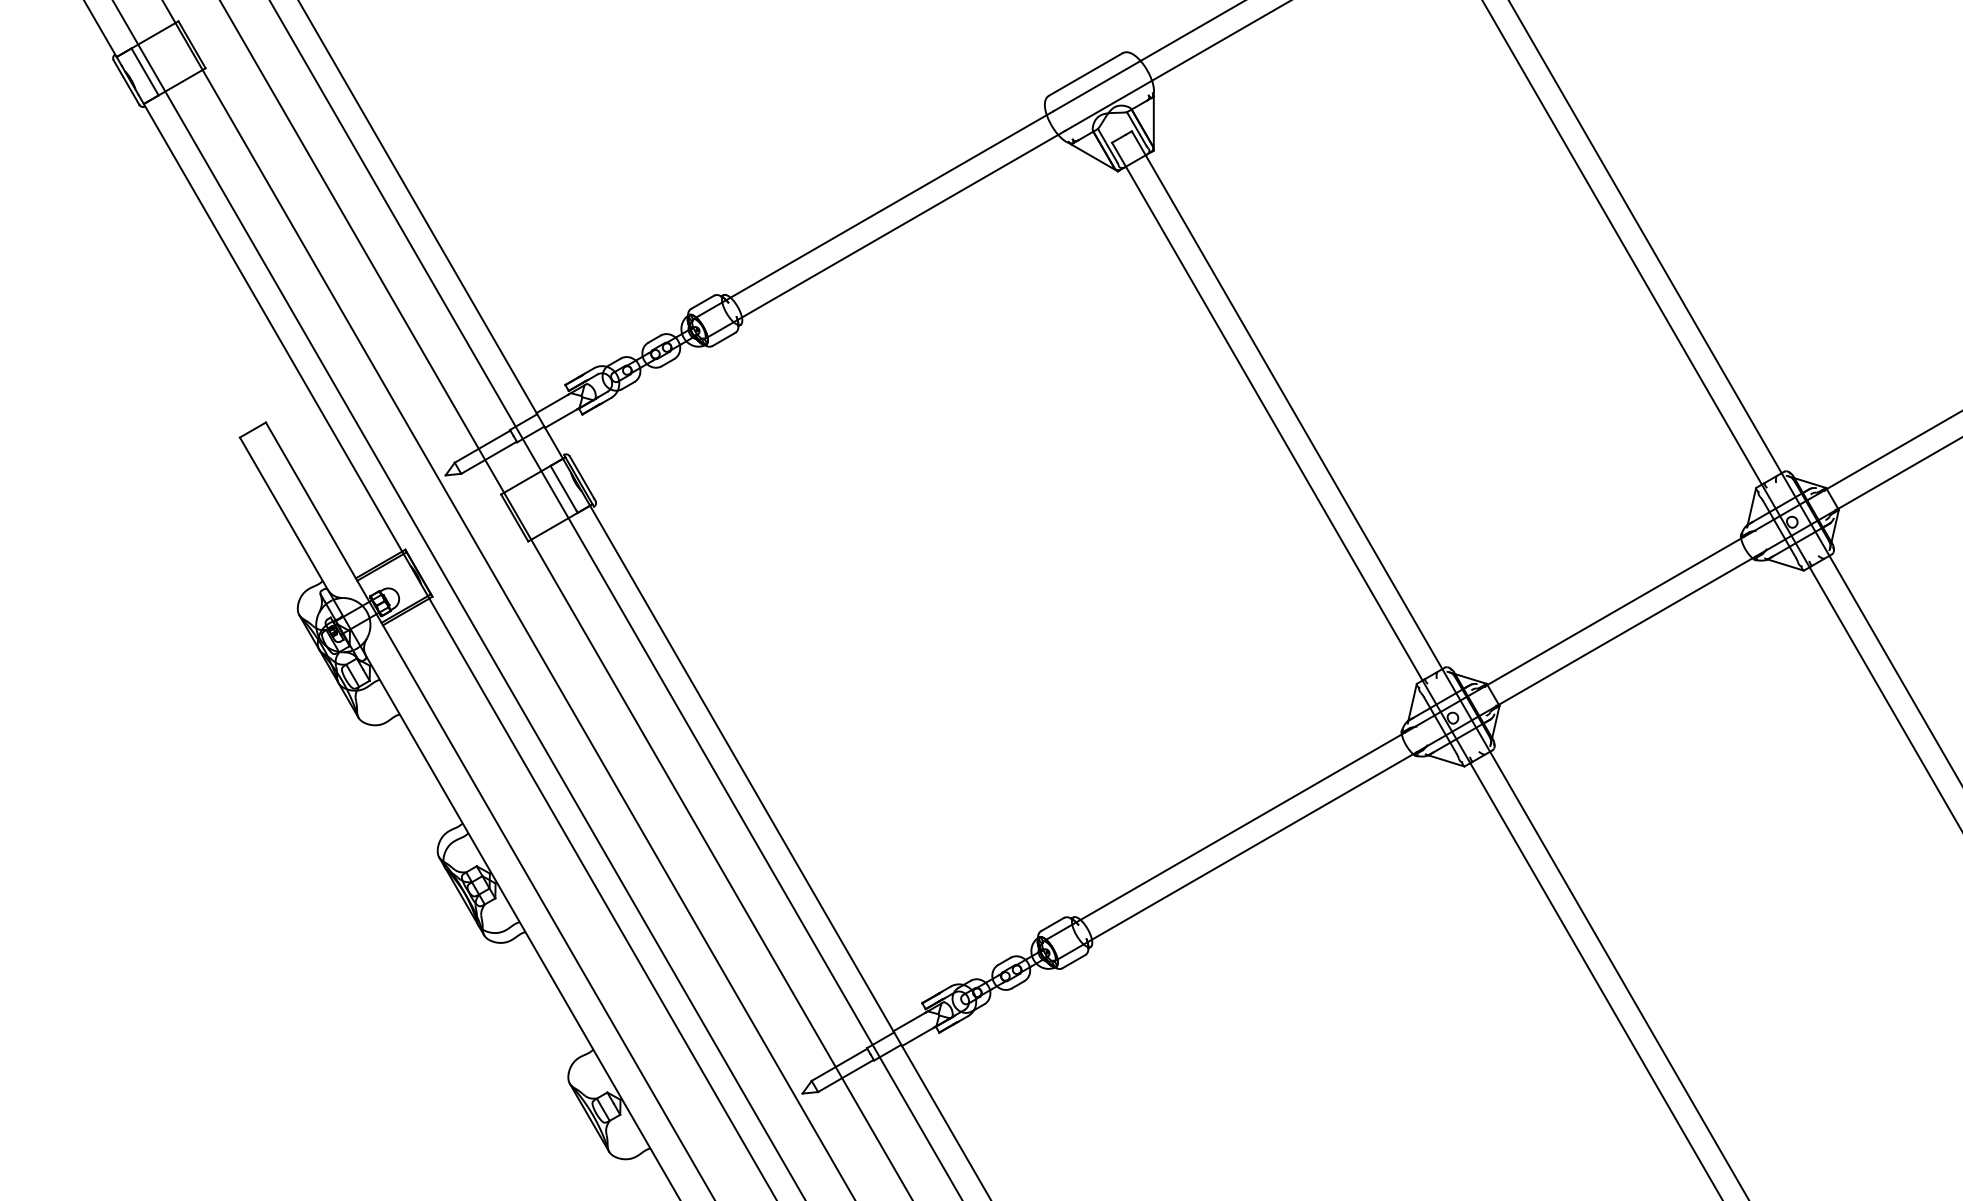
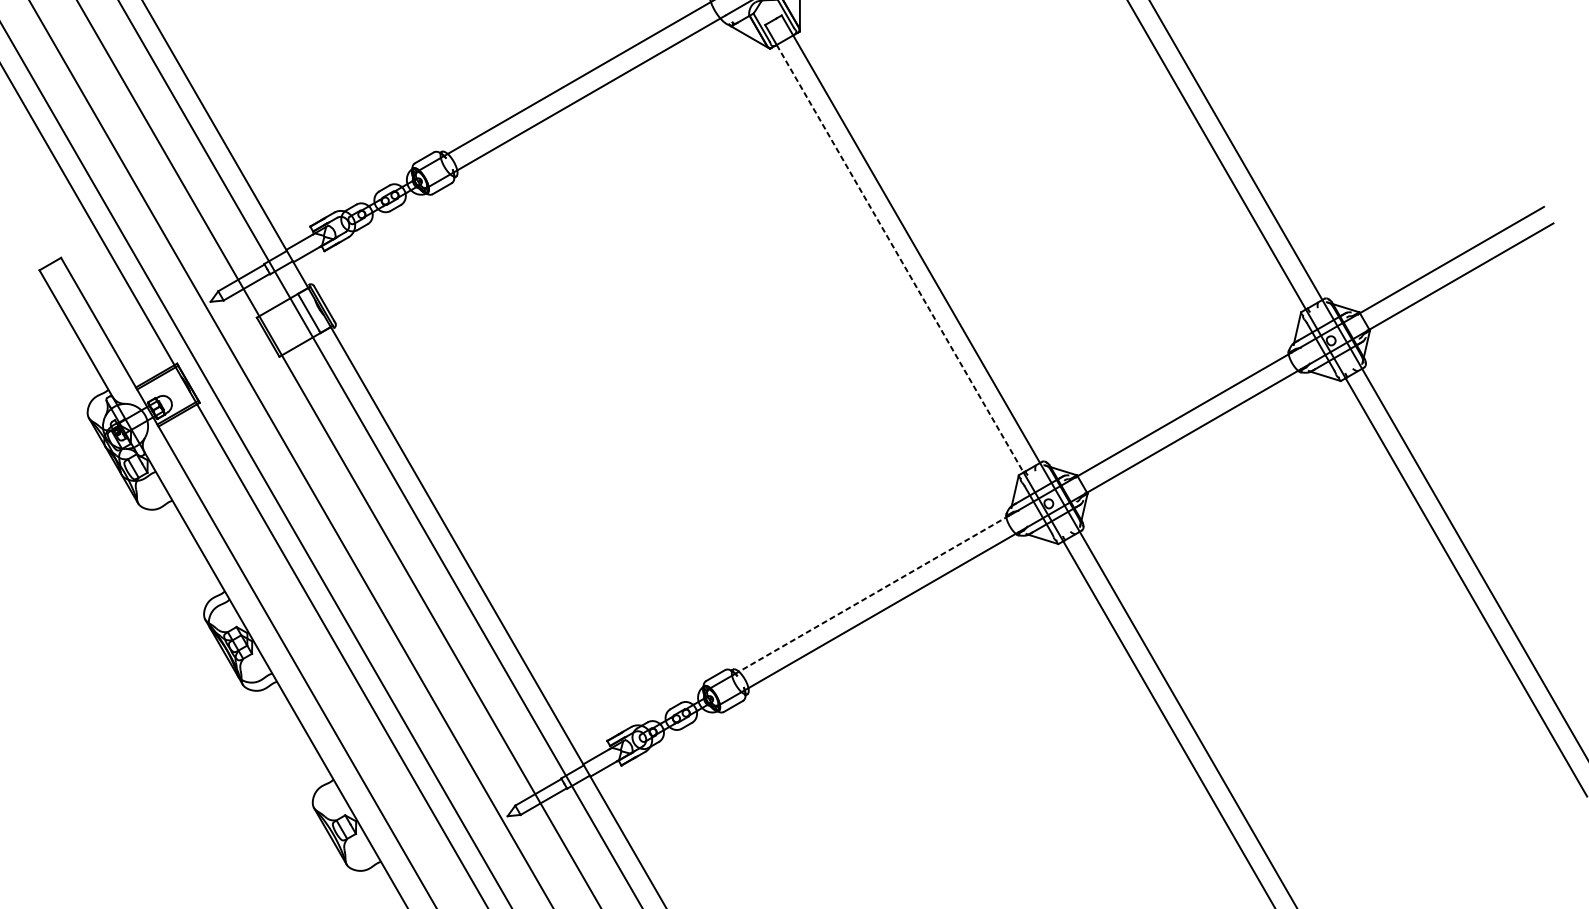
line: (1274, 423) -> (900, 258), solid -> dashed
line: (1242, 826) -> (873, 593), solid -> dashed

